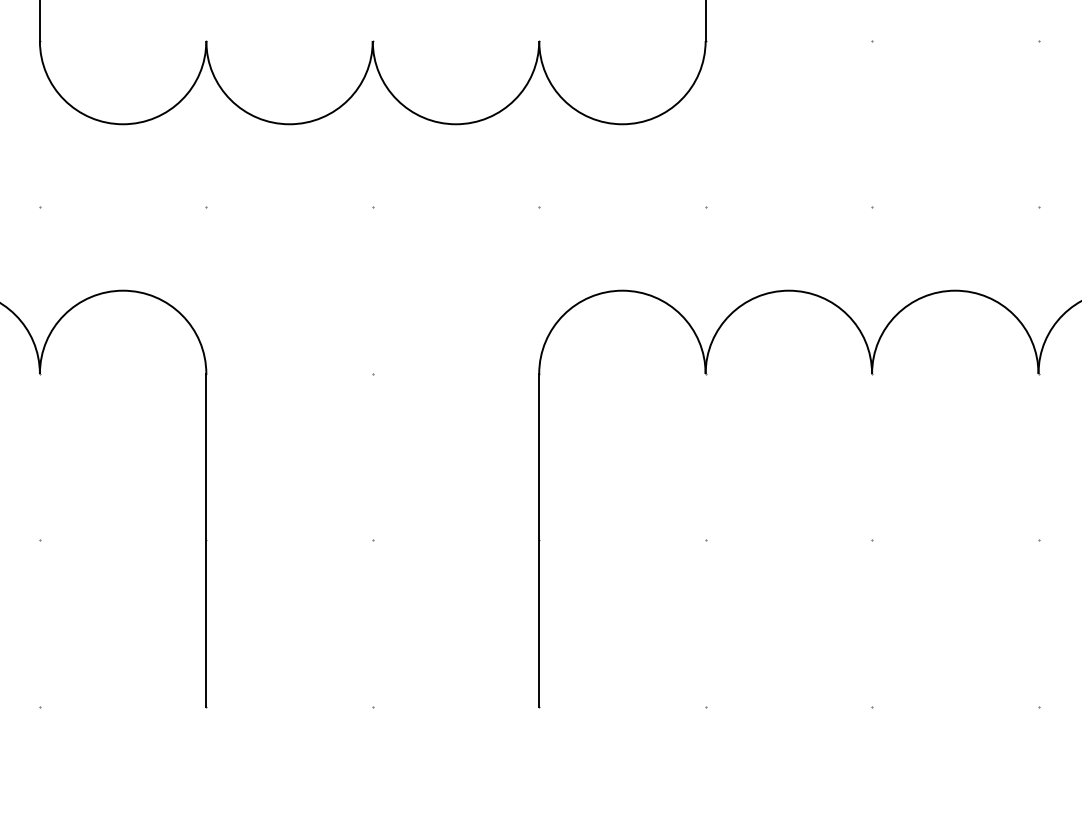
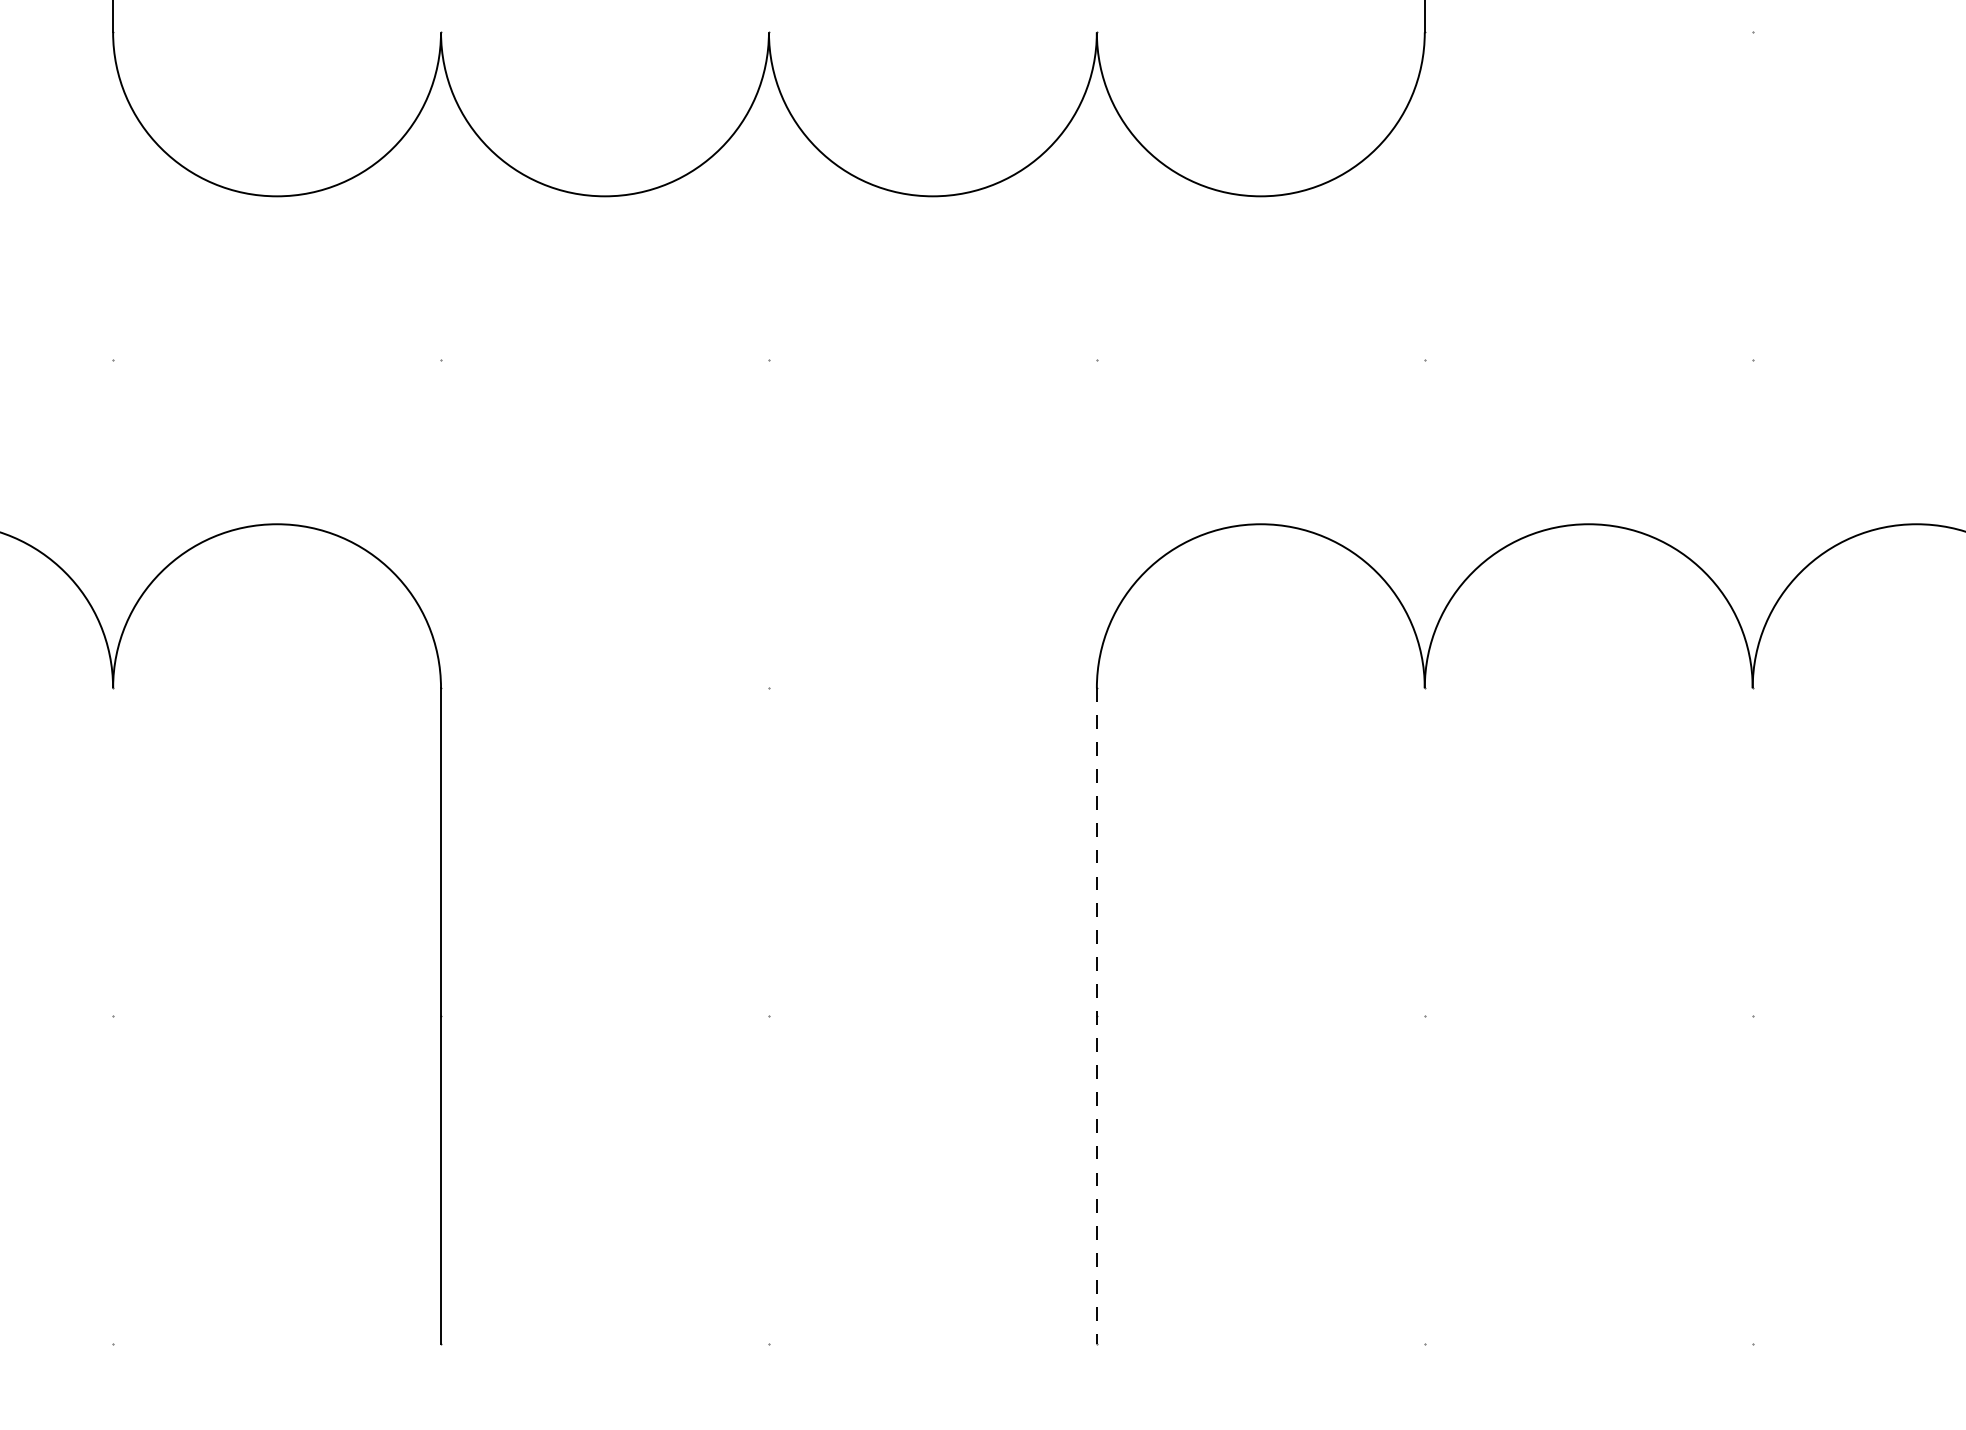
line: (539, 540) -> (1097, 1016), solid -> dashed

